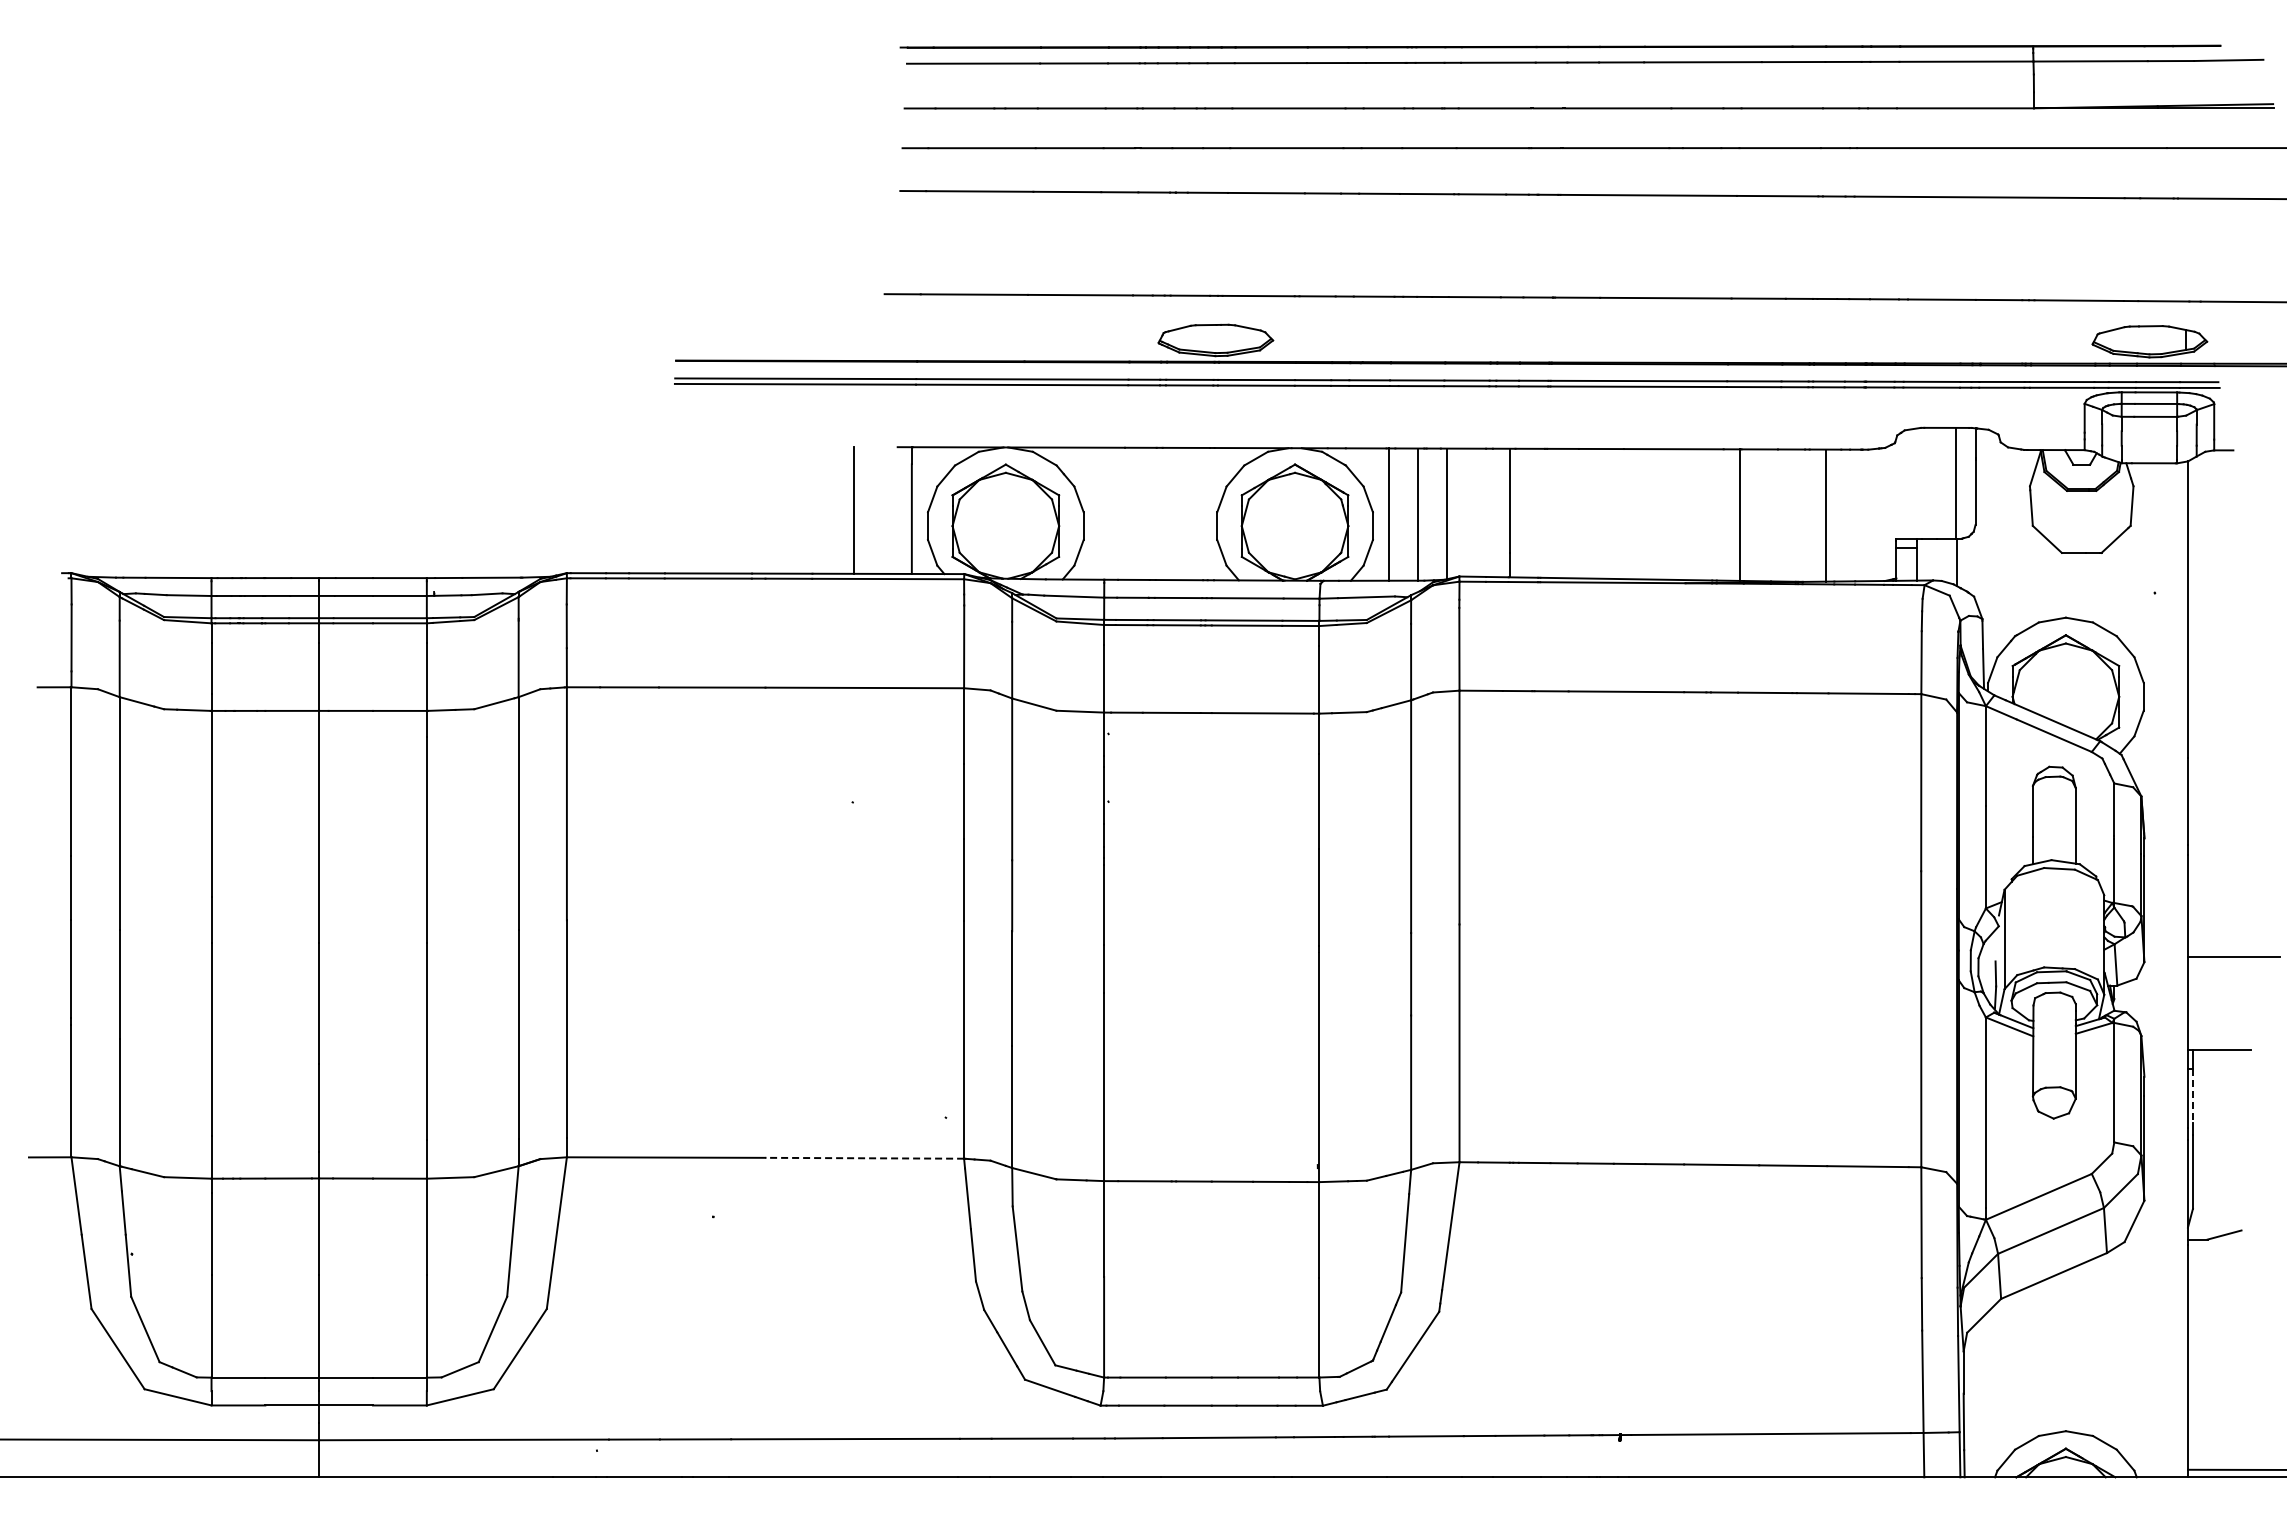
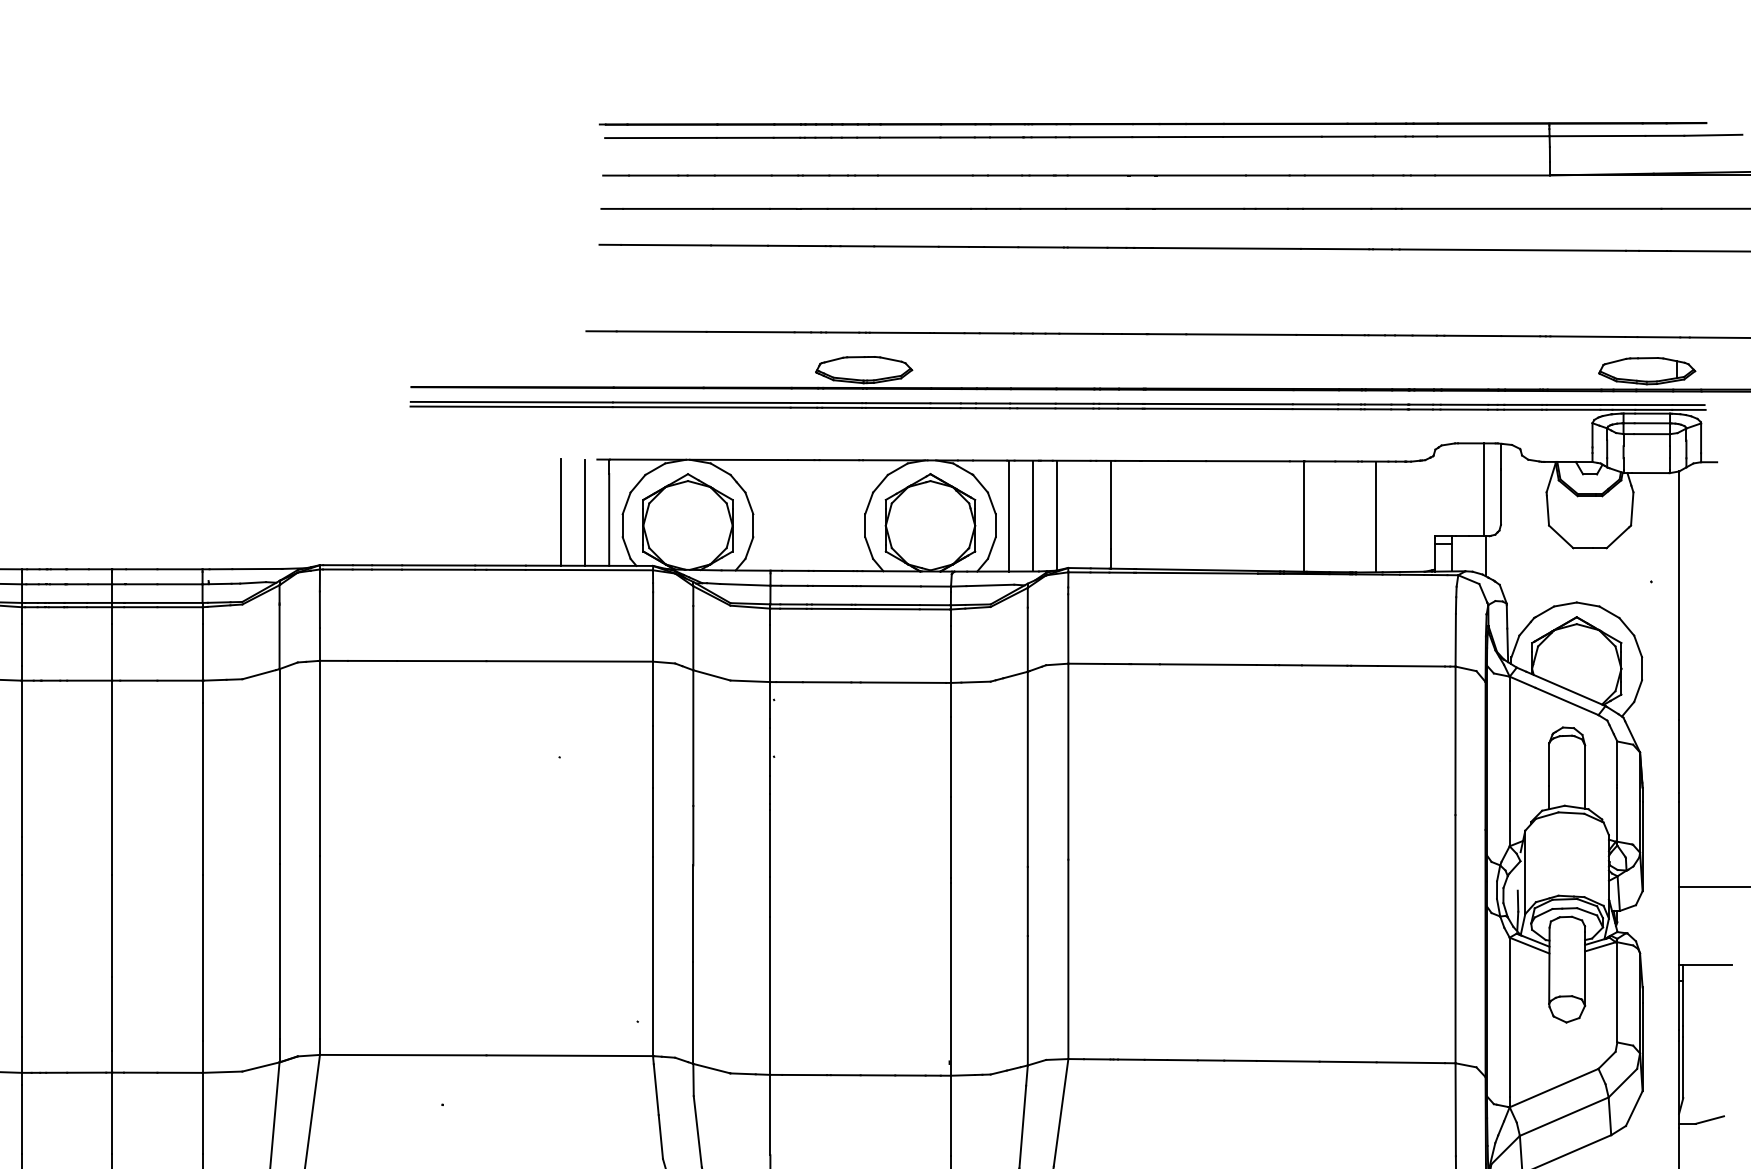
line: (883, 510) -> (585, 512), added
line: (2192, 1096) -> (1682, 1003), dashed -> solid
line: (864, 1158) -> (569, 1055), dashed -> solid

